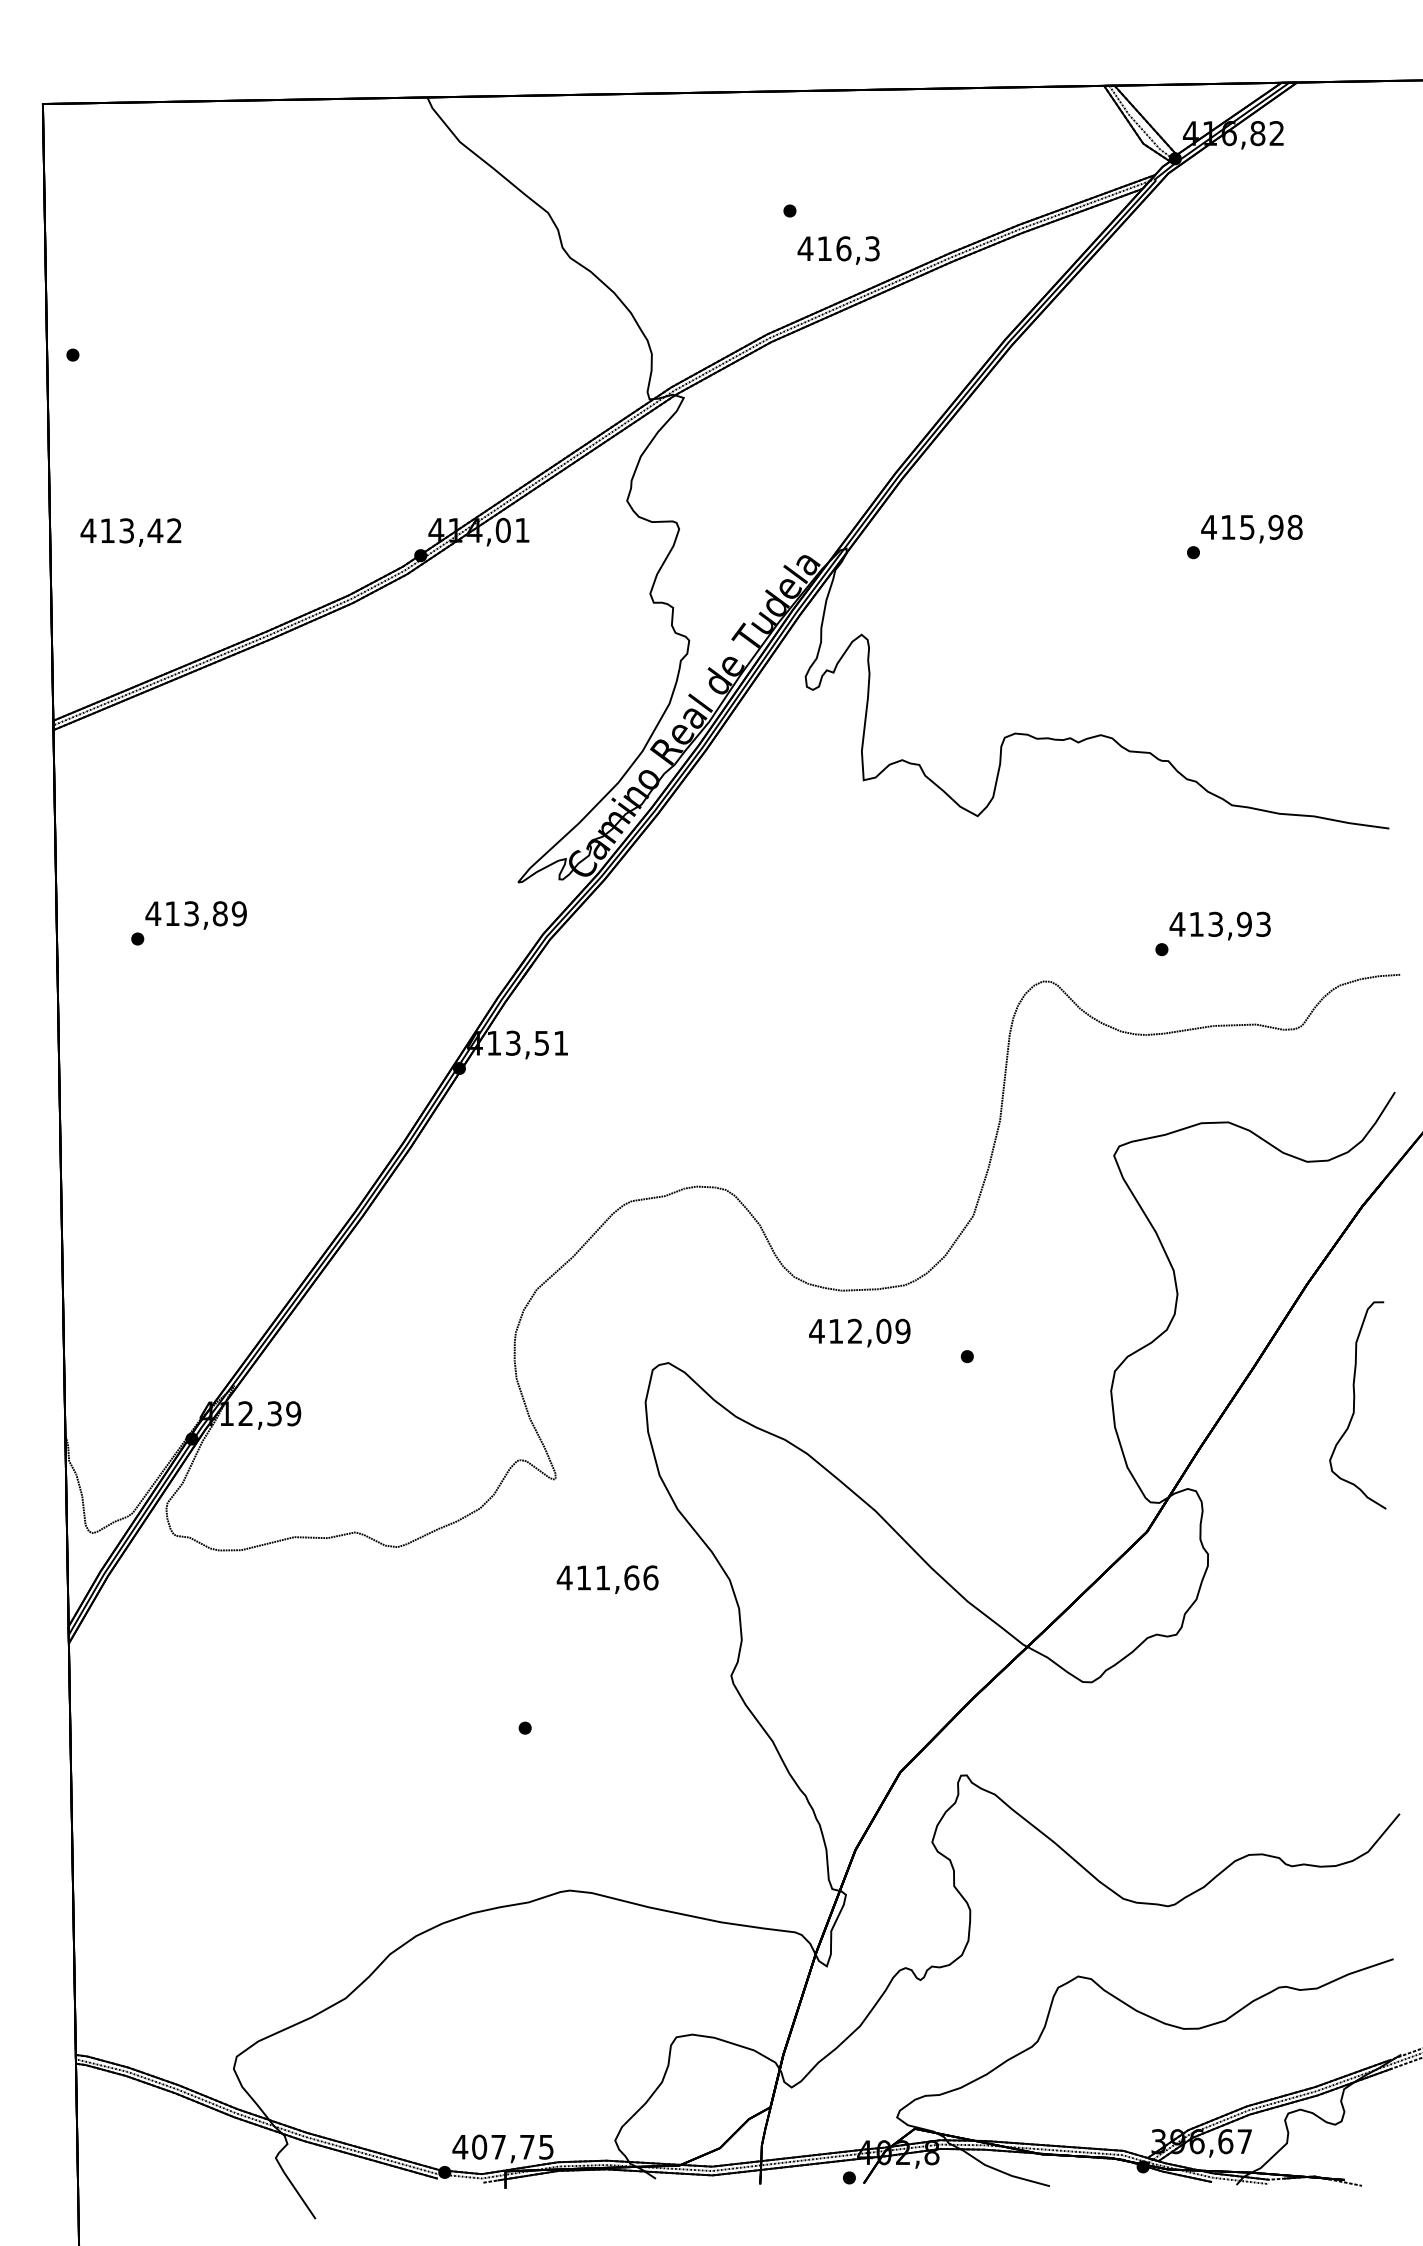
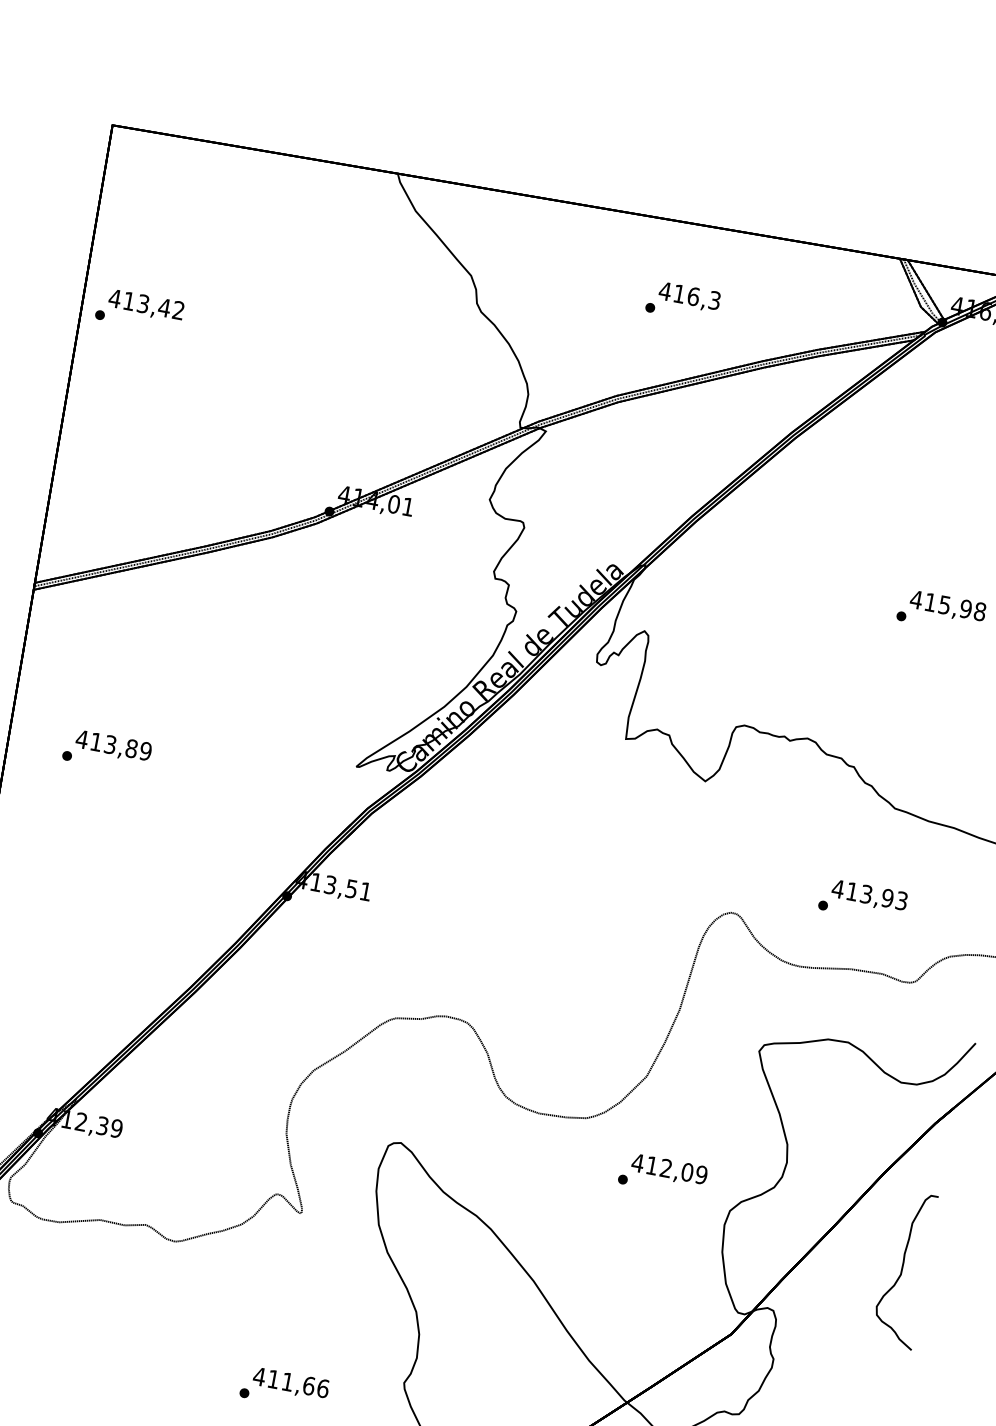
text: (838, 250) -> (689, 297), moved
text: (130, 532) -> (145, 305), moved
text: (859, 1332) -> (669, 1169), moved
text: (607, 1579) -> (290, 1383), moved

